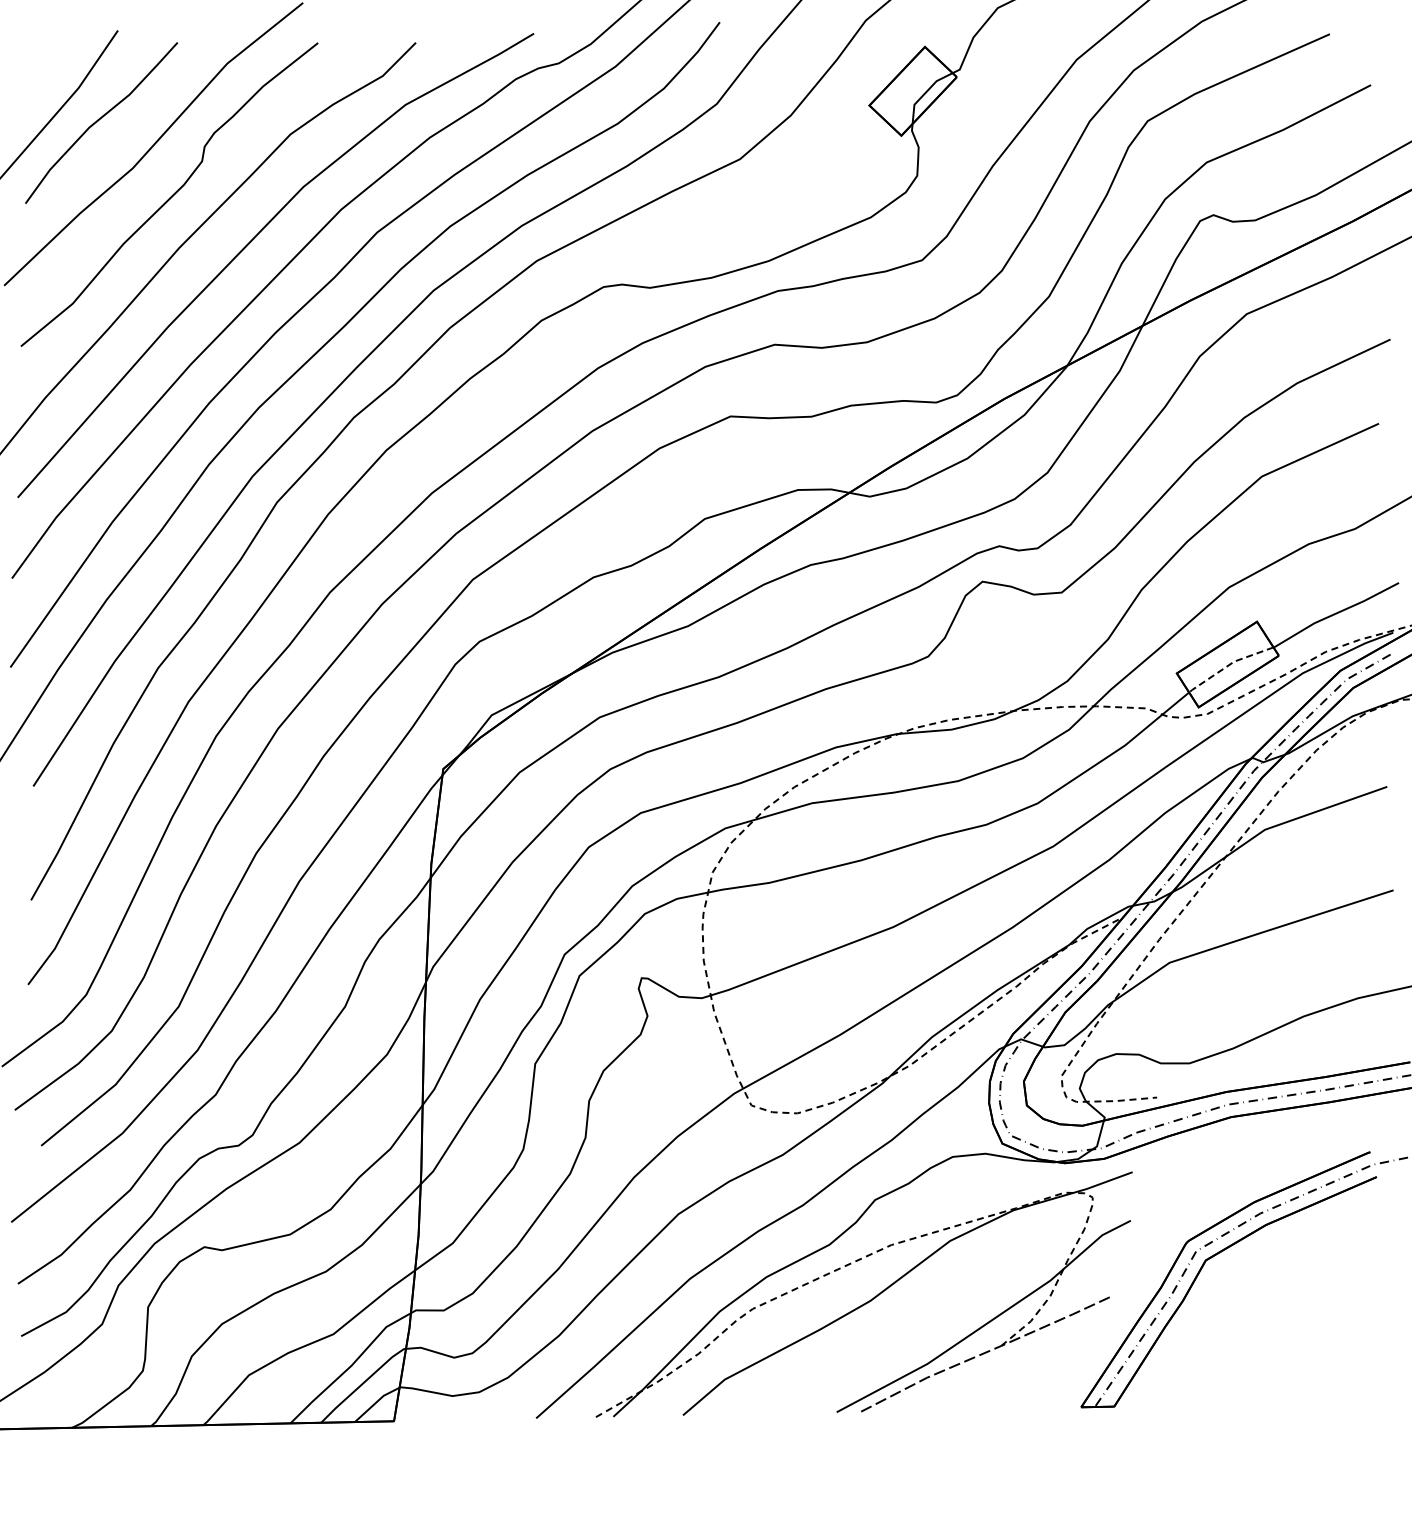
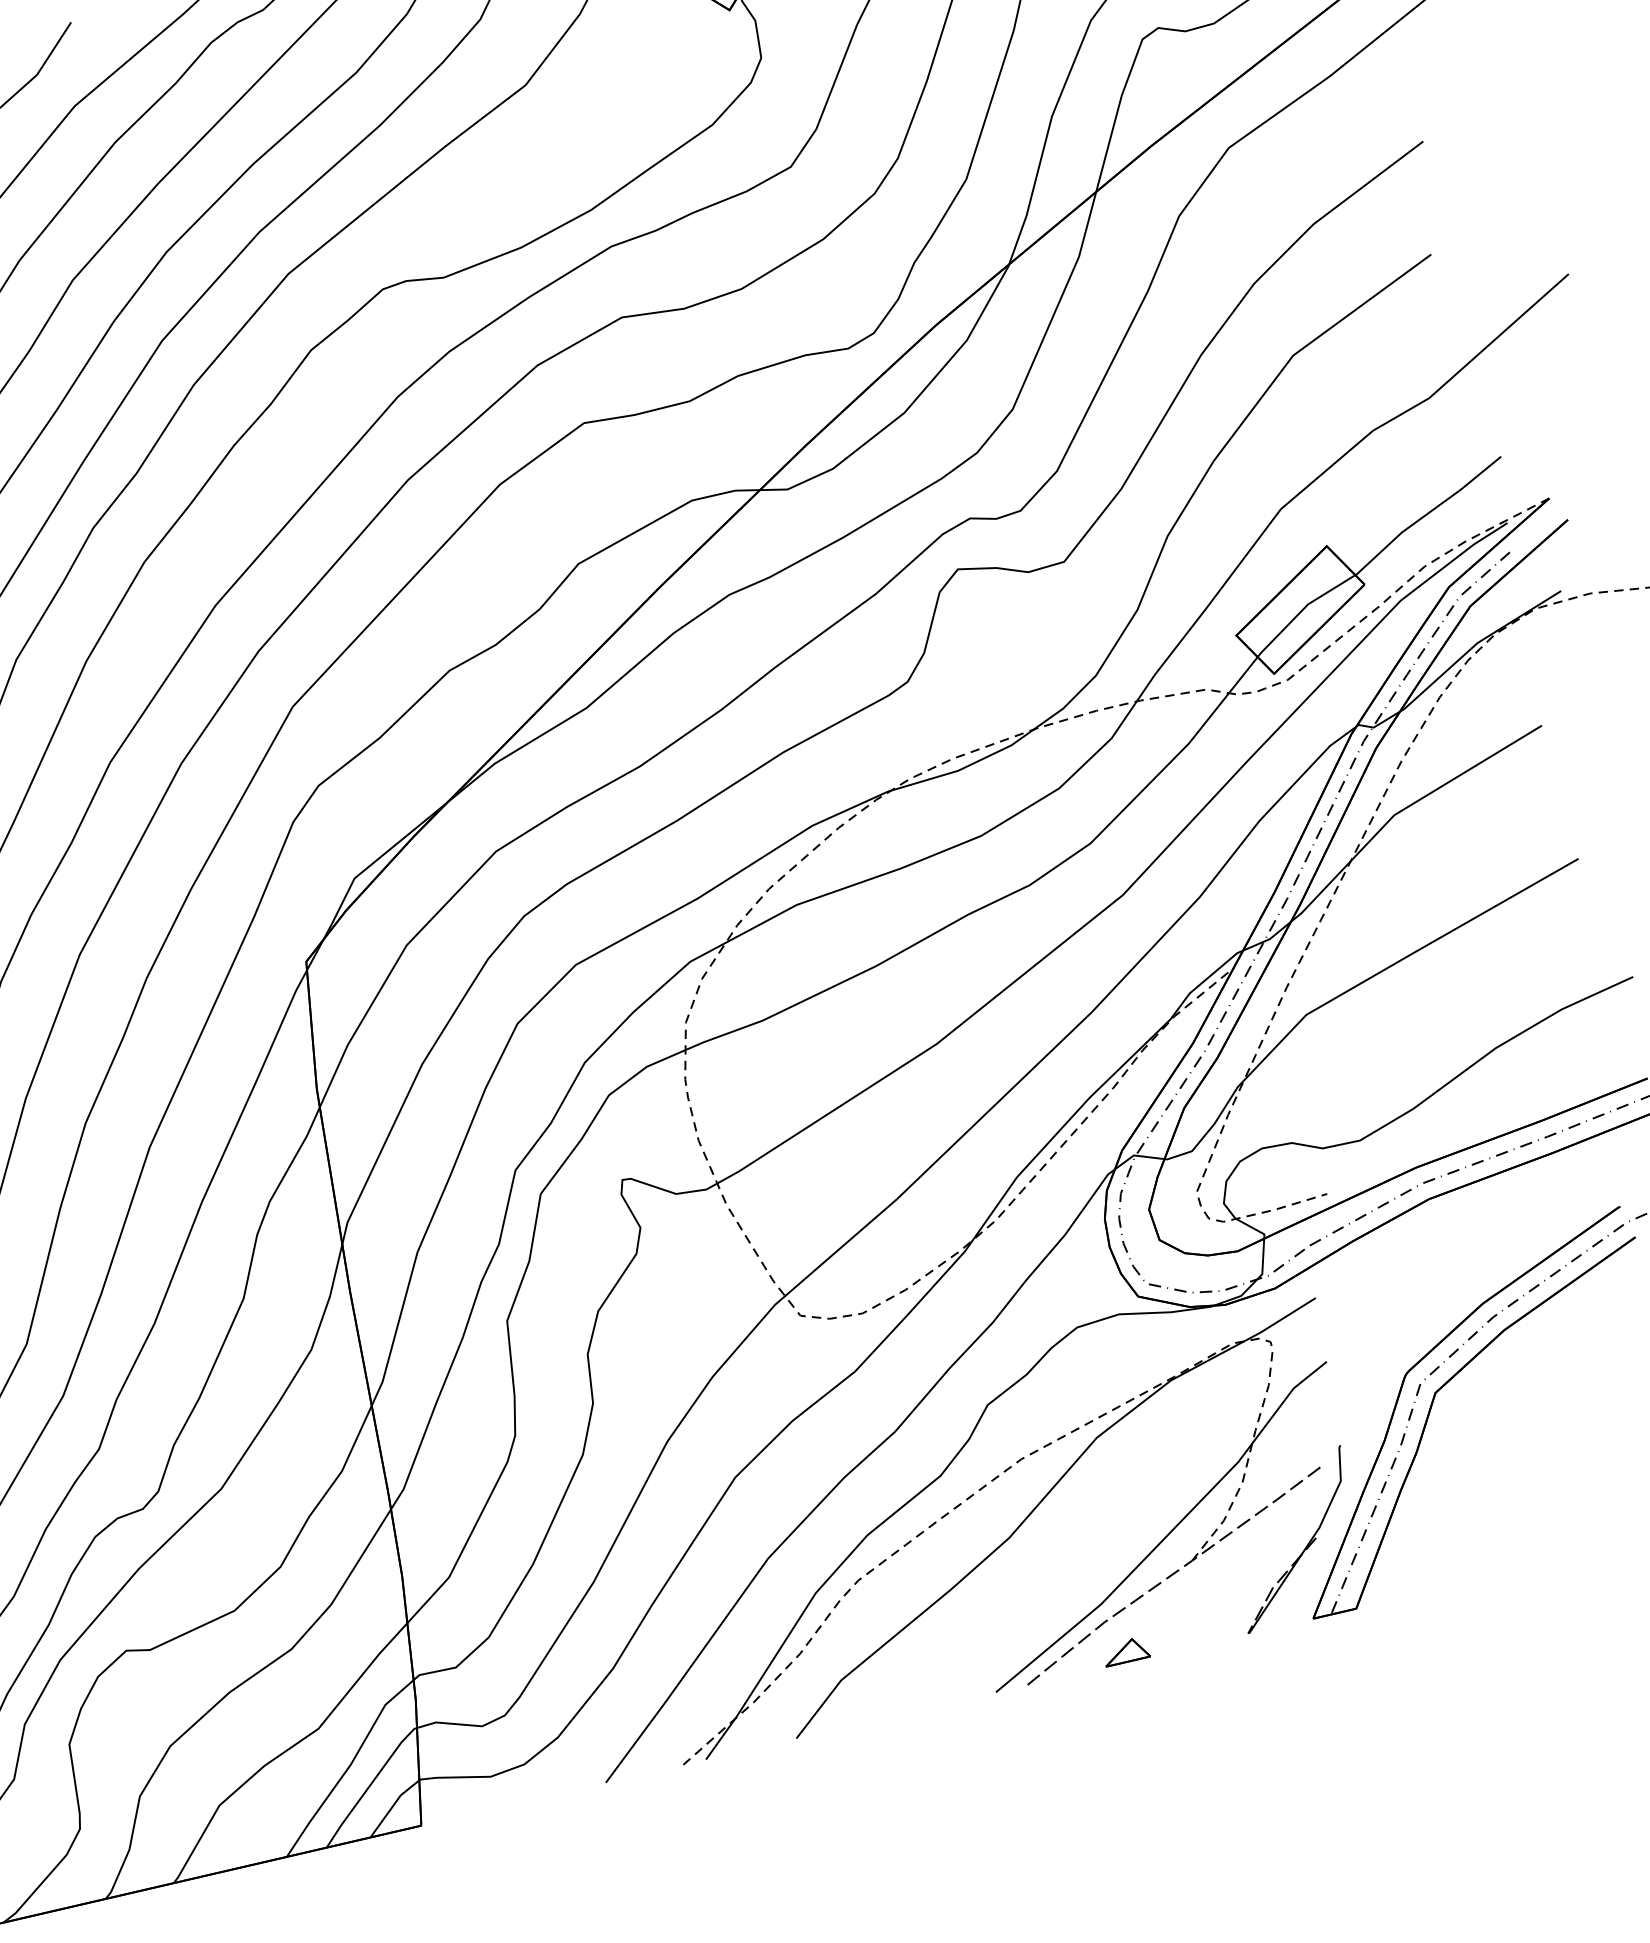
line: (1228, 665) -> (1301, 611), dashed -> solid
part: (1087, 1352) -> (1306, 1545), added
part: (938, 1402) -> (1125, 1651), added

